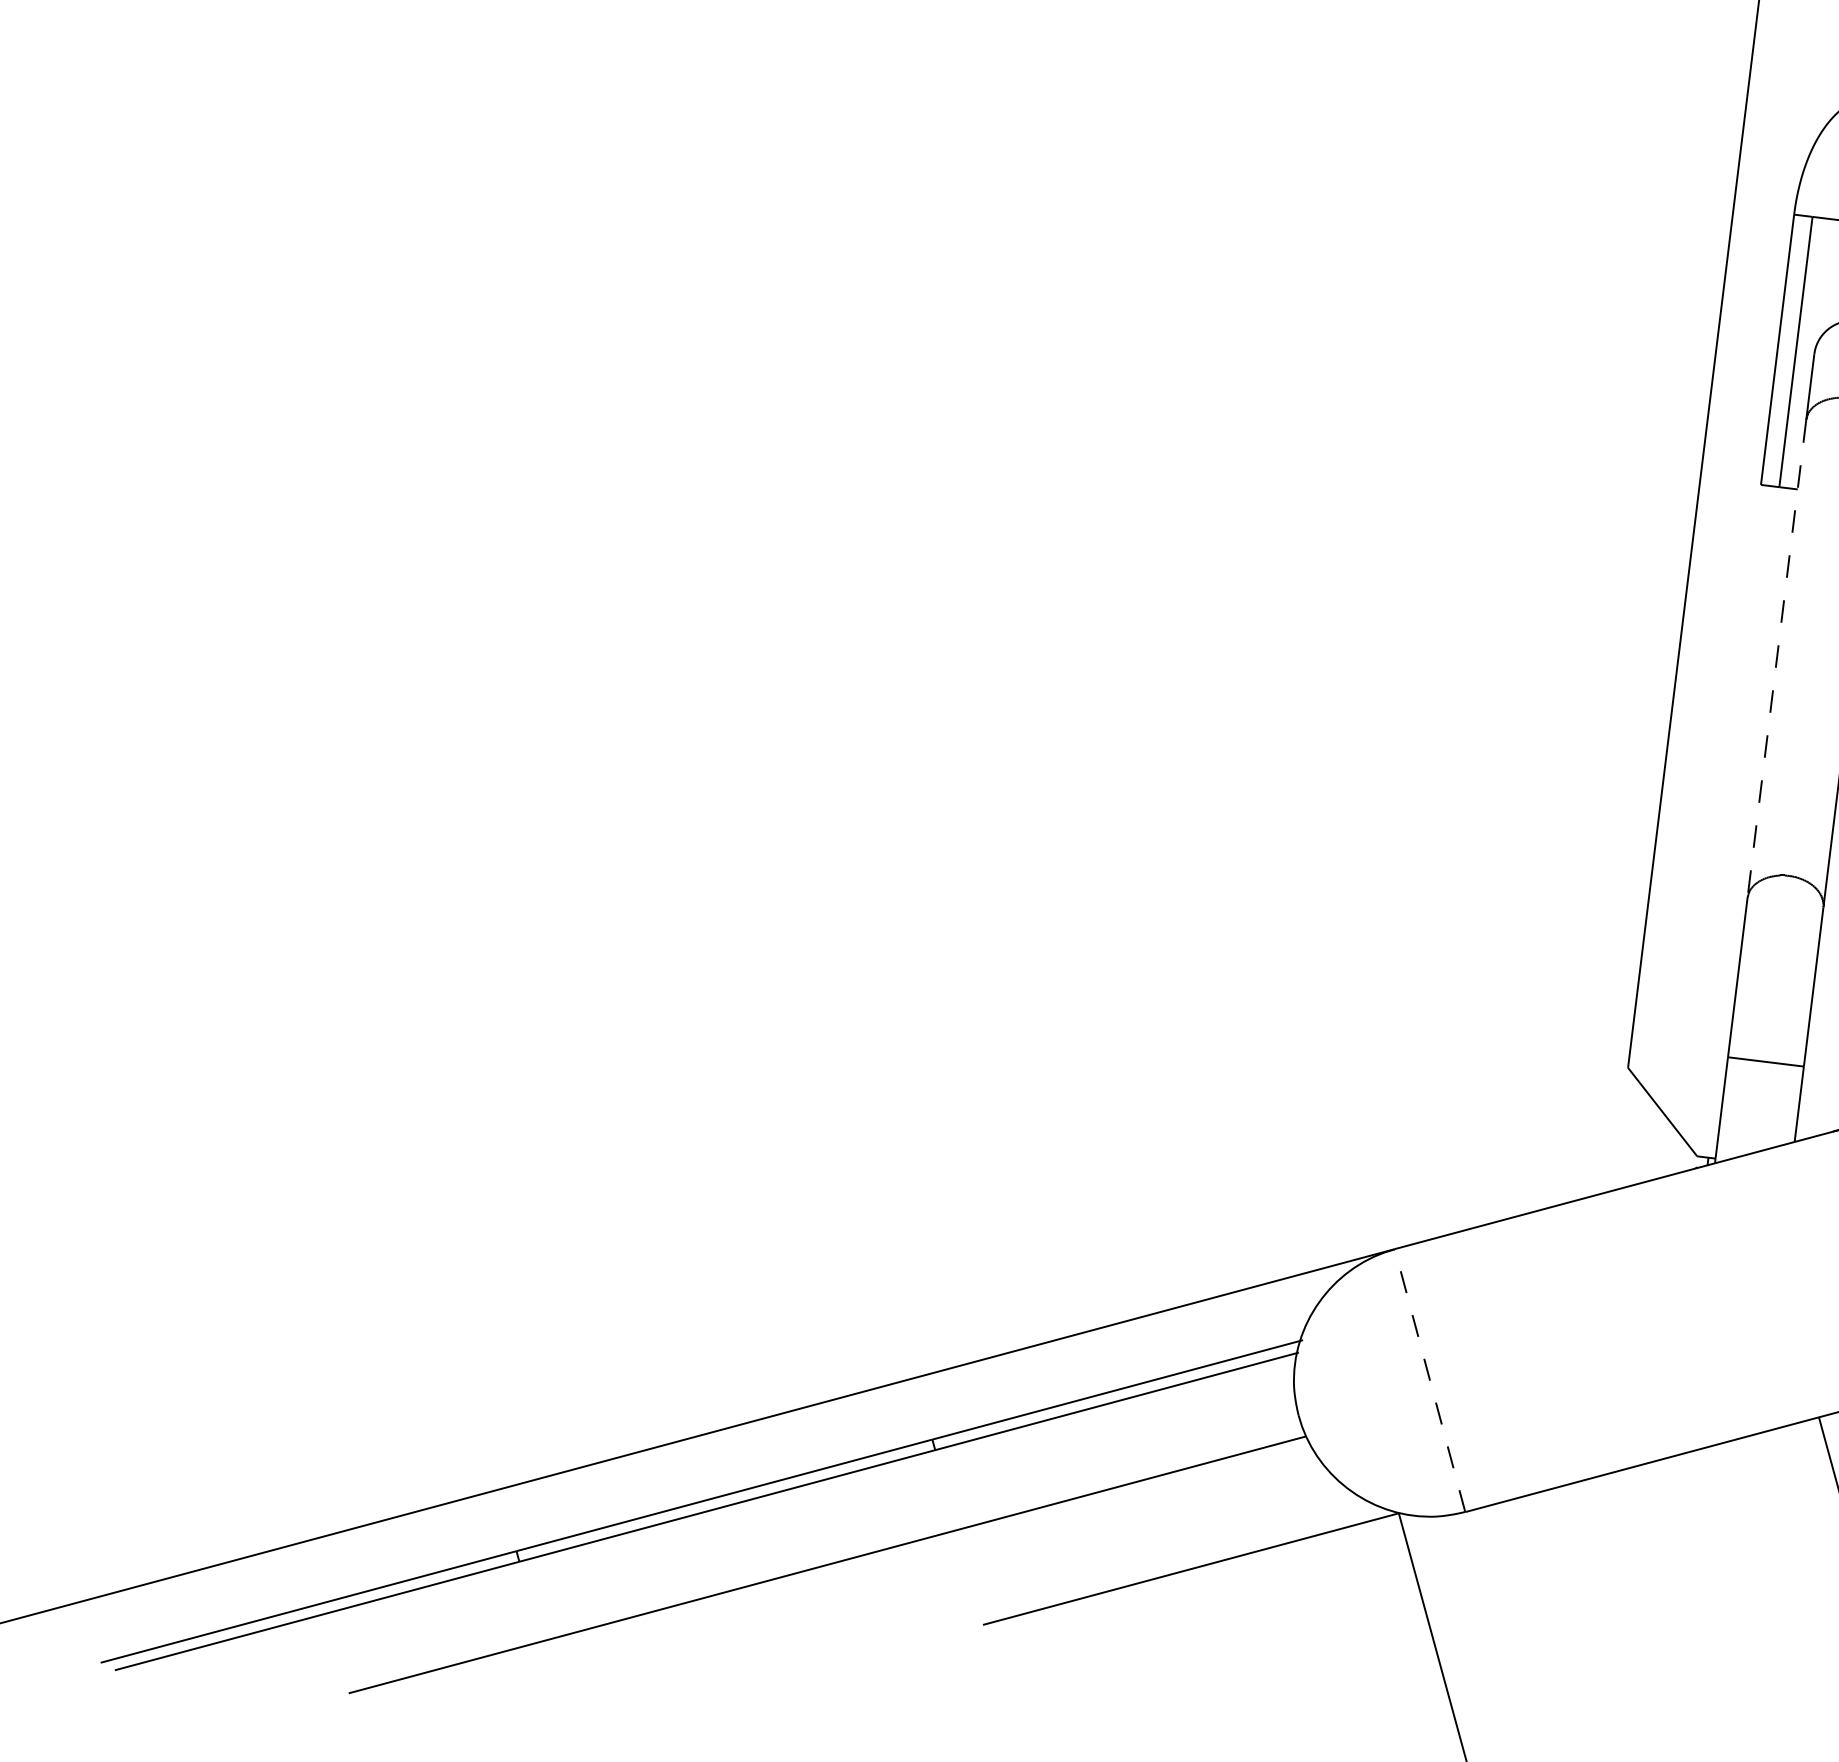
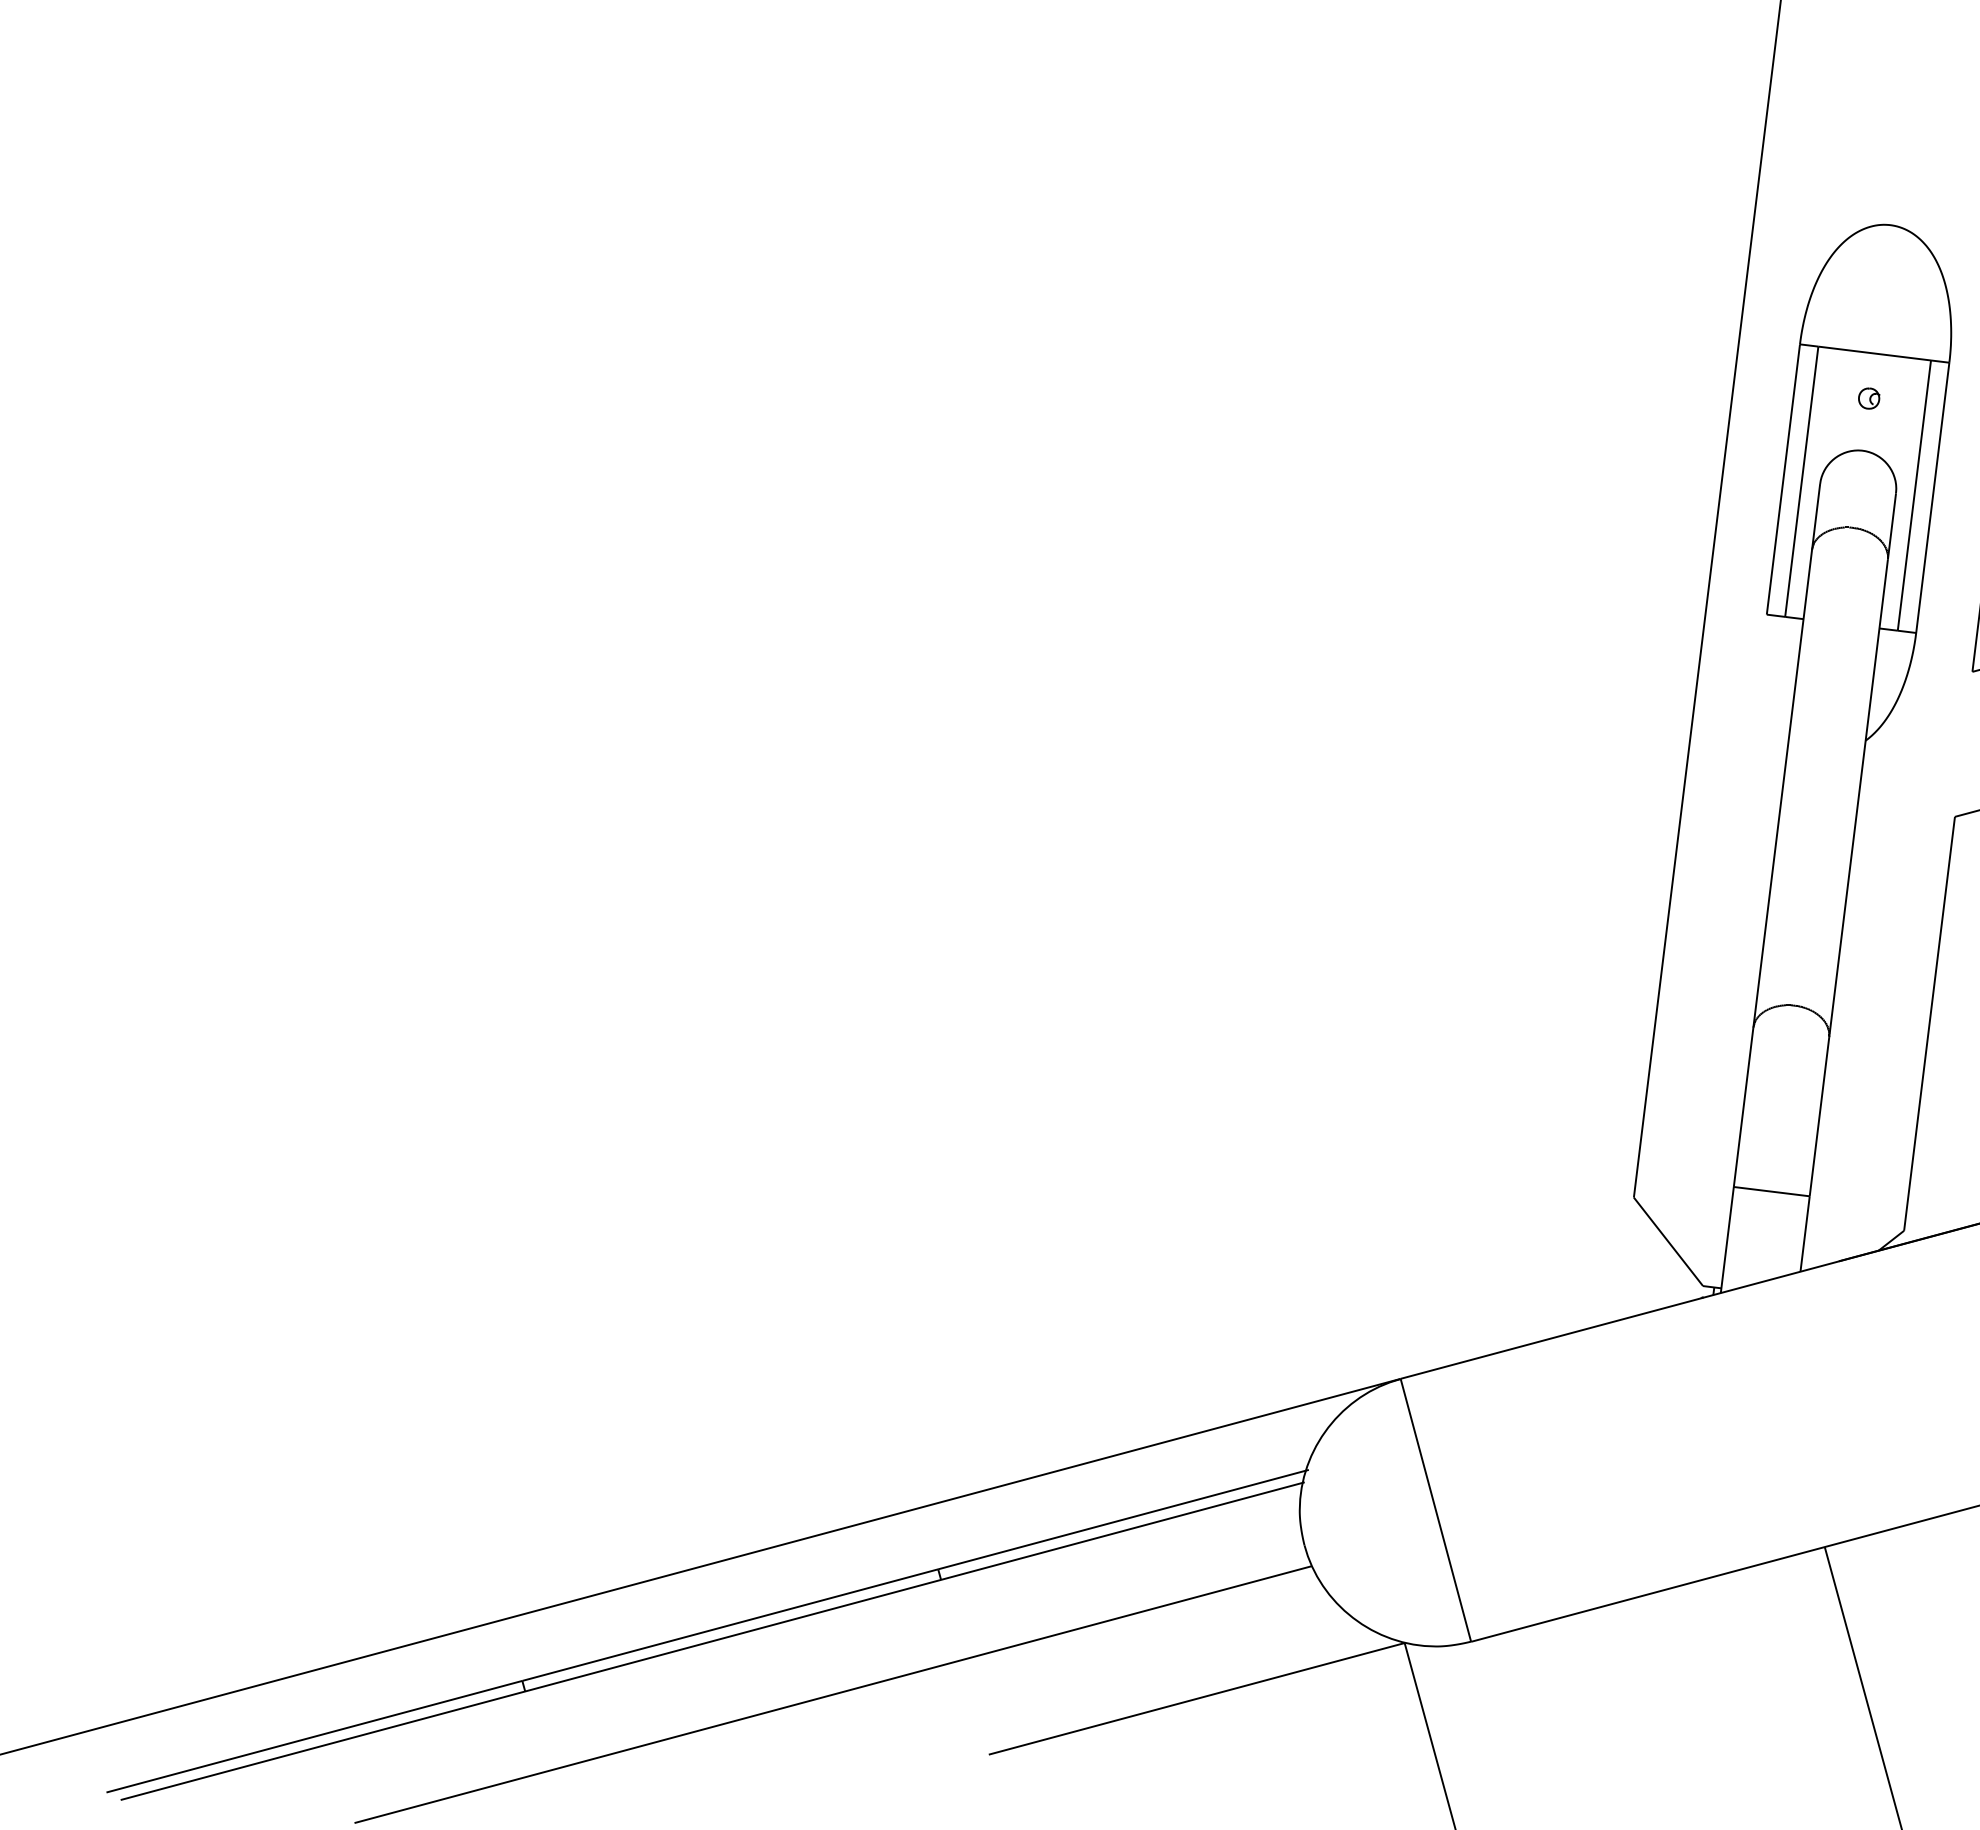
line: (1776, 658) -> (1782, 788), dashed -> solid
line: (1429, 1379) -> (1435, 1509), dashed -> solid

